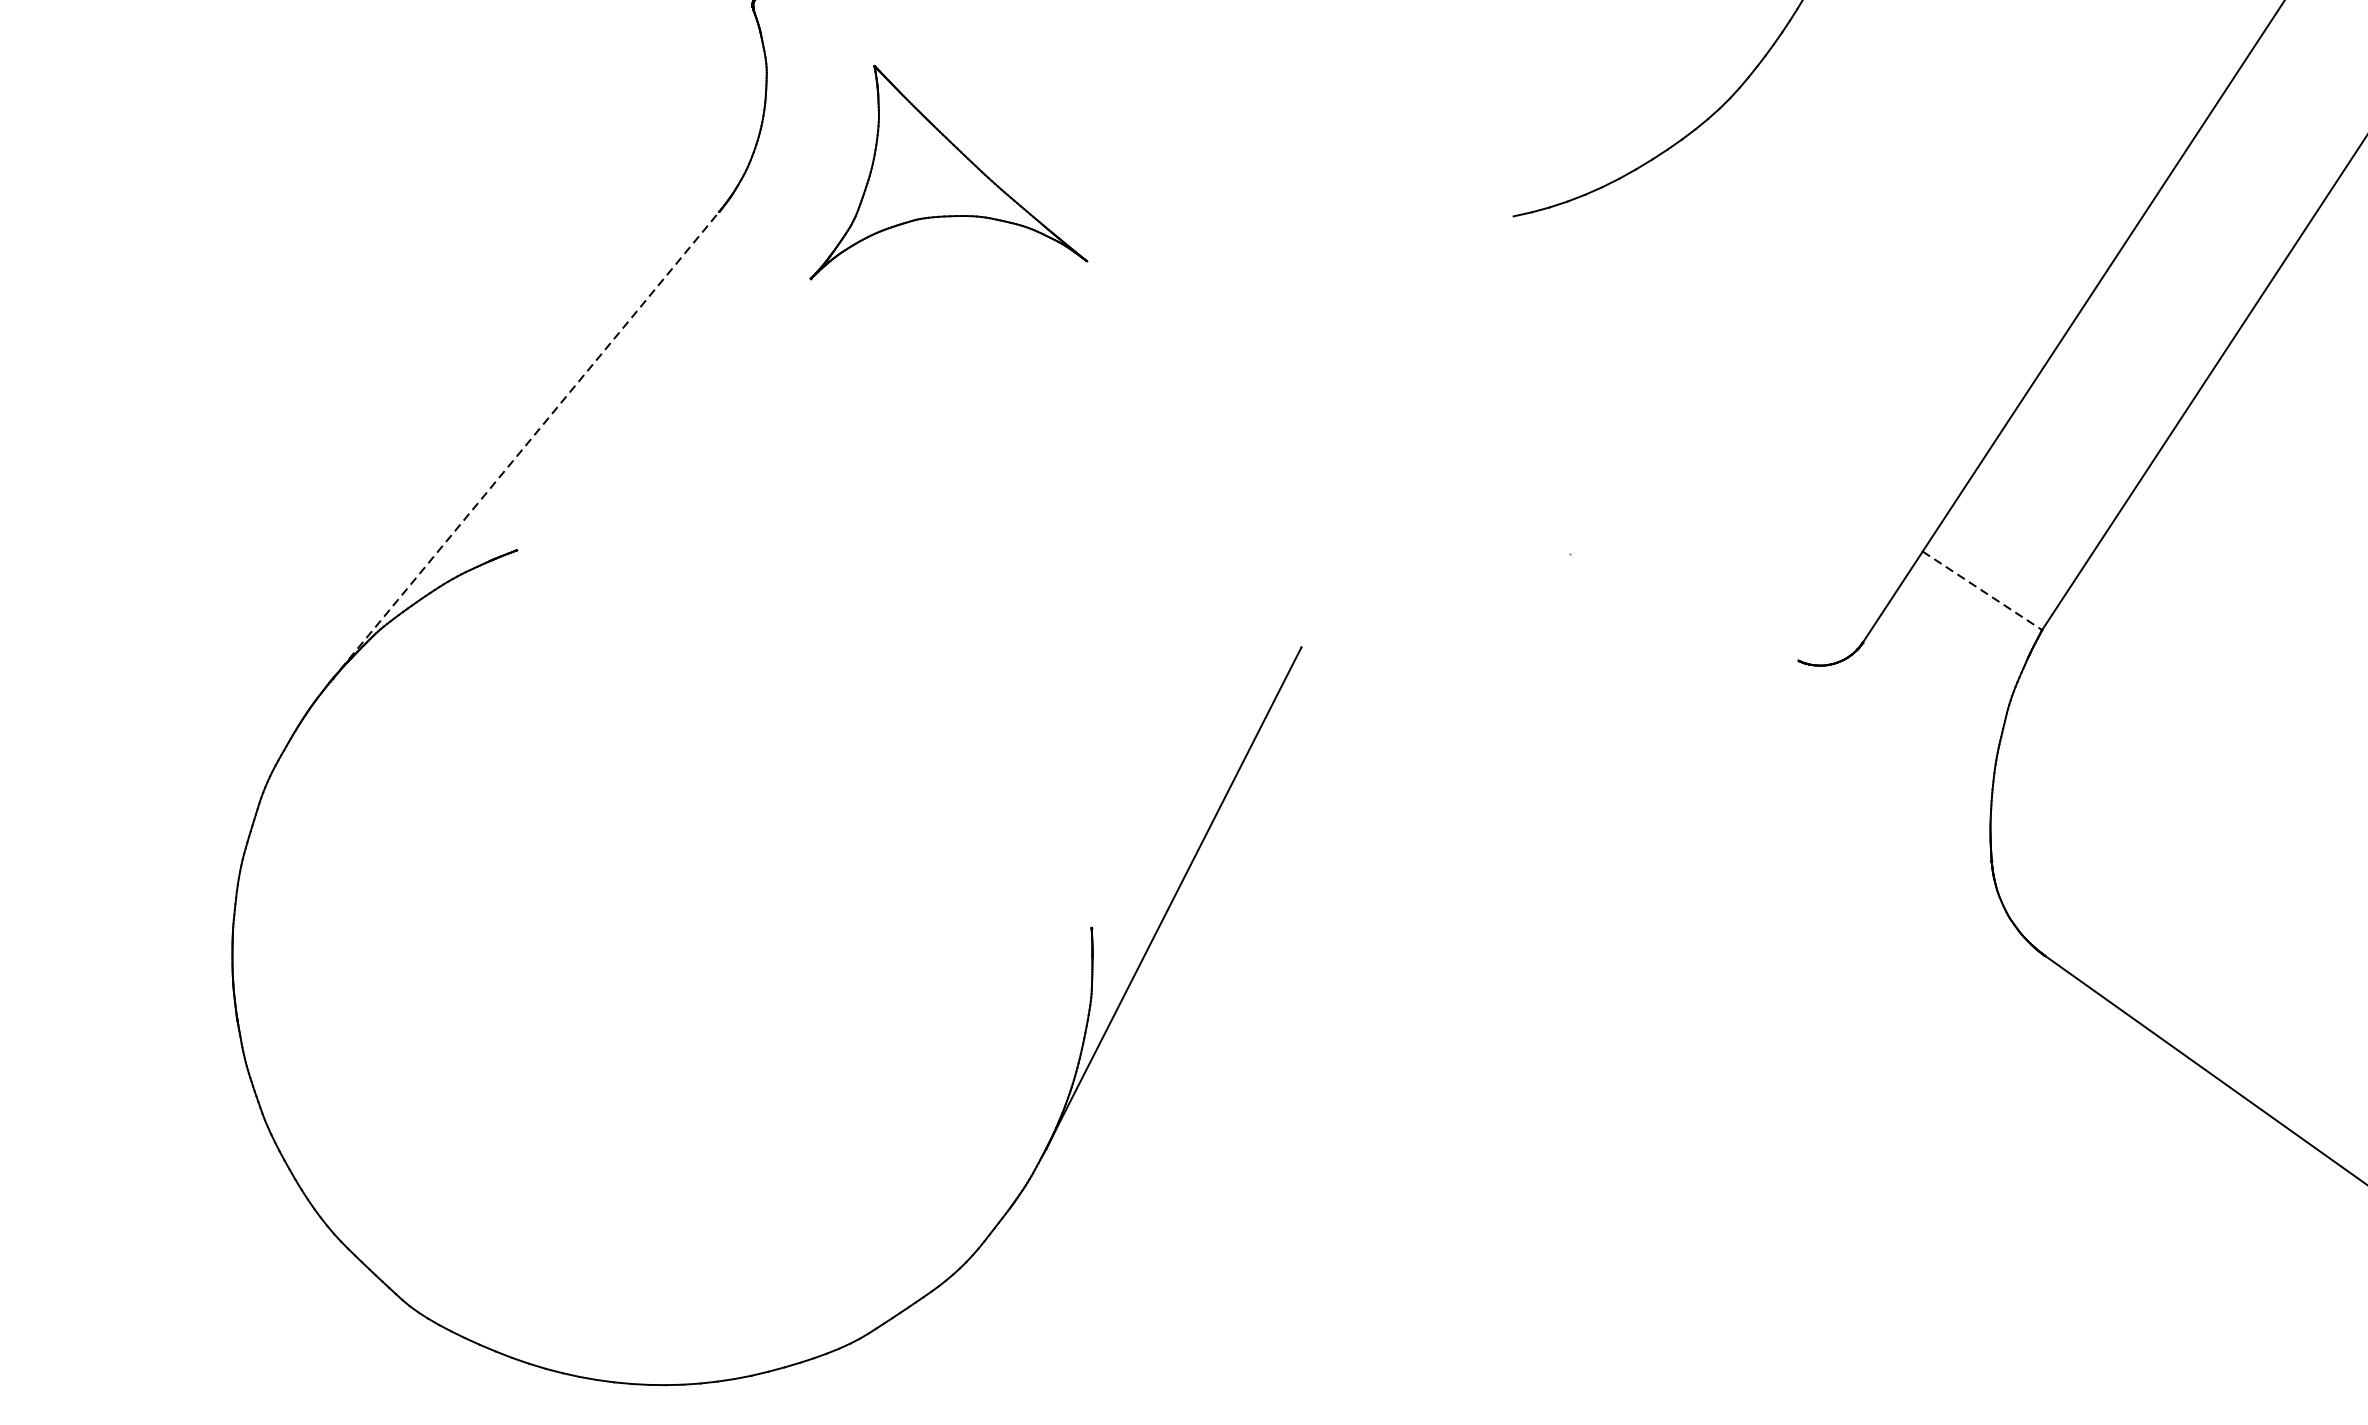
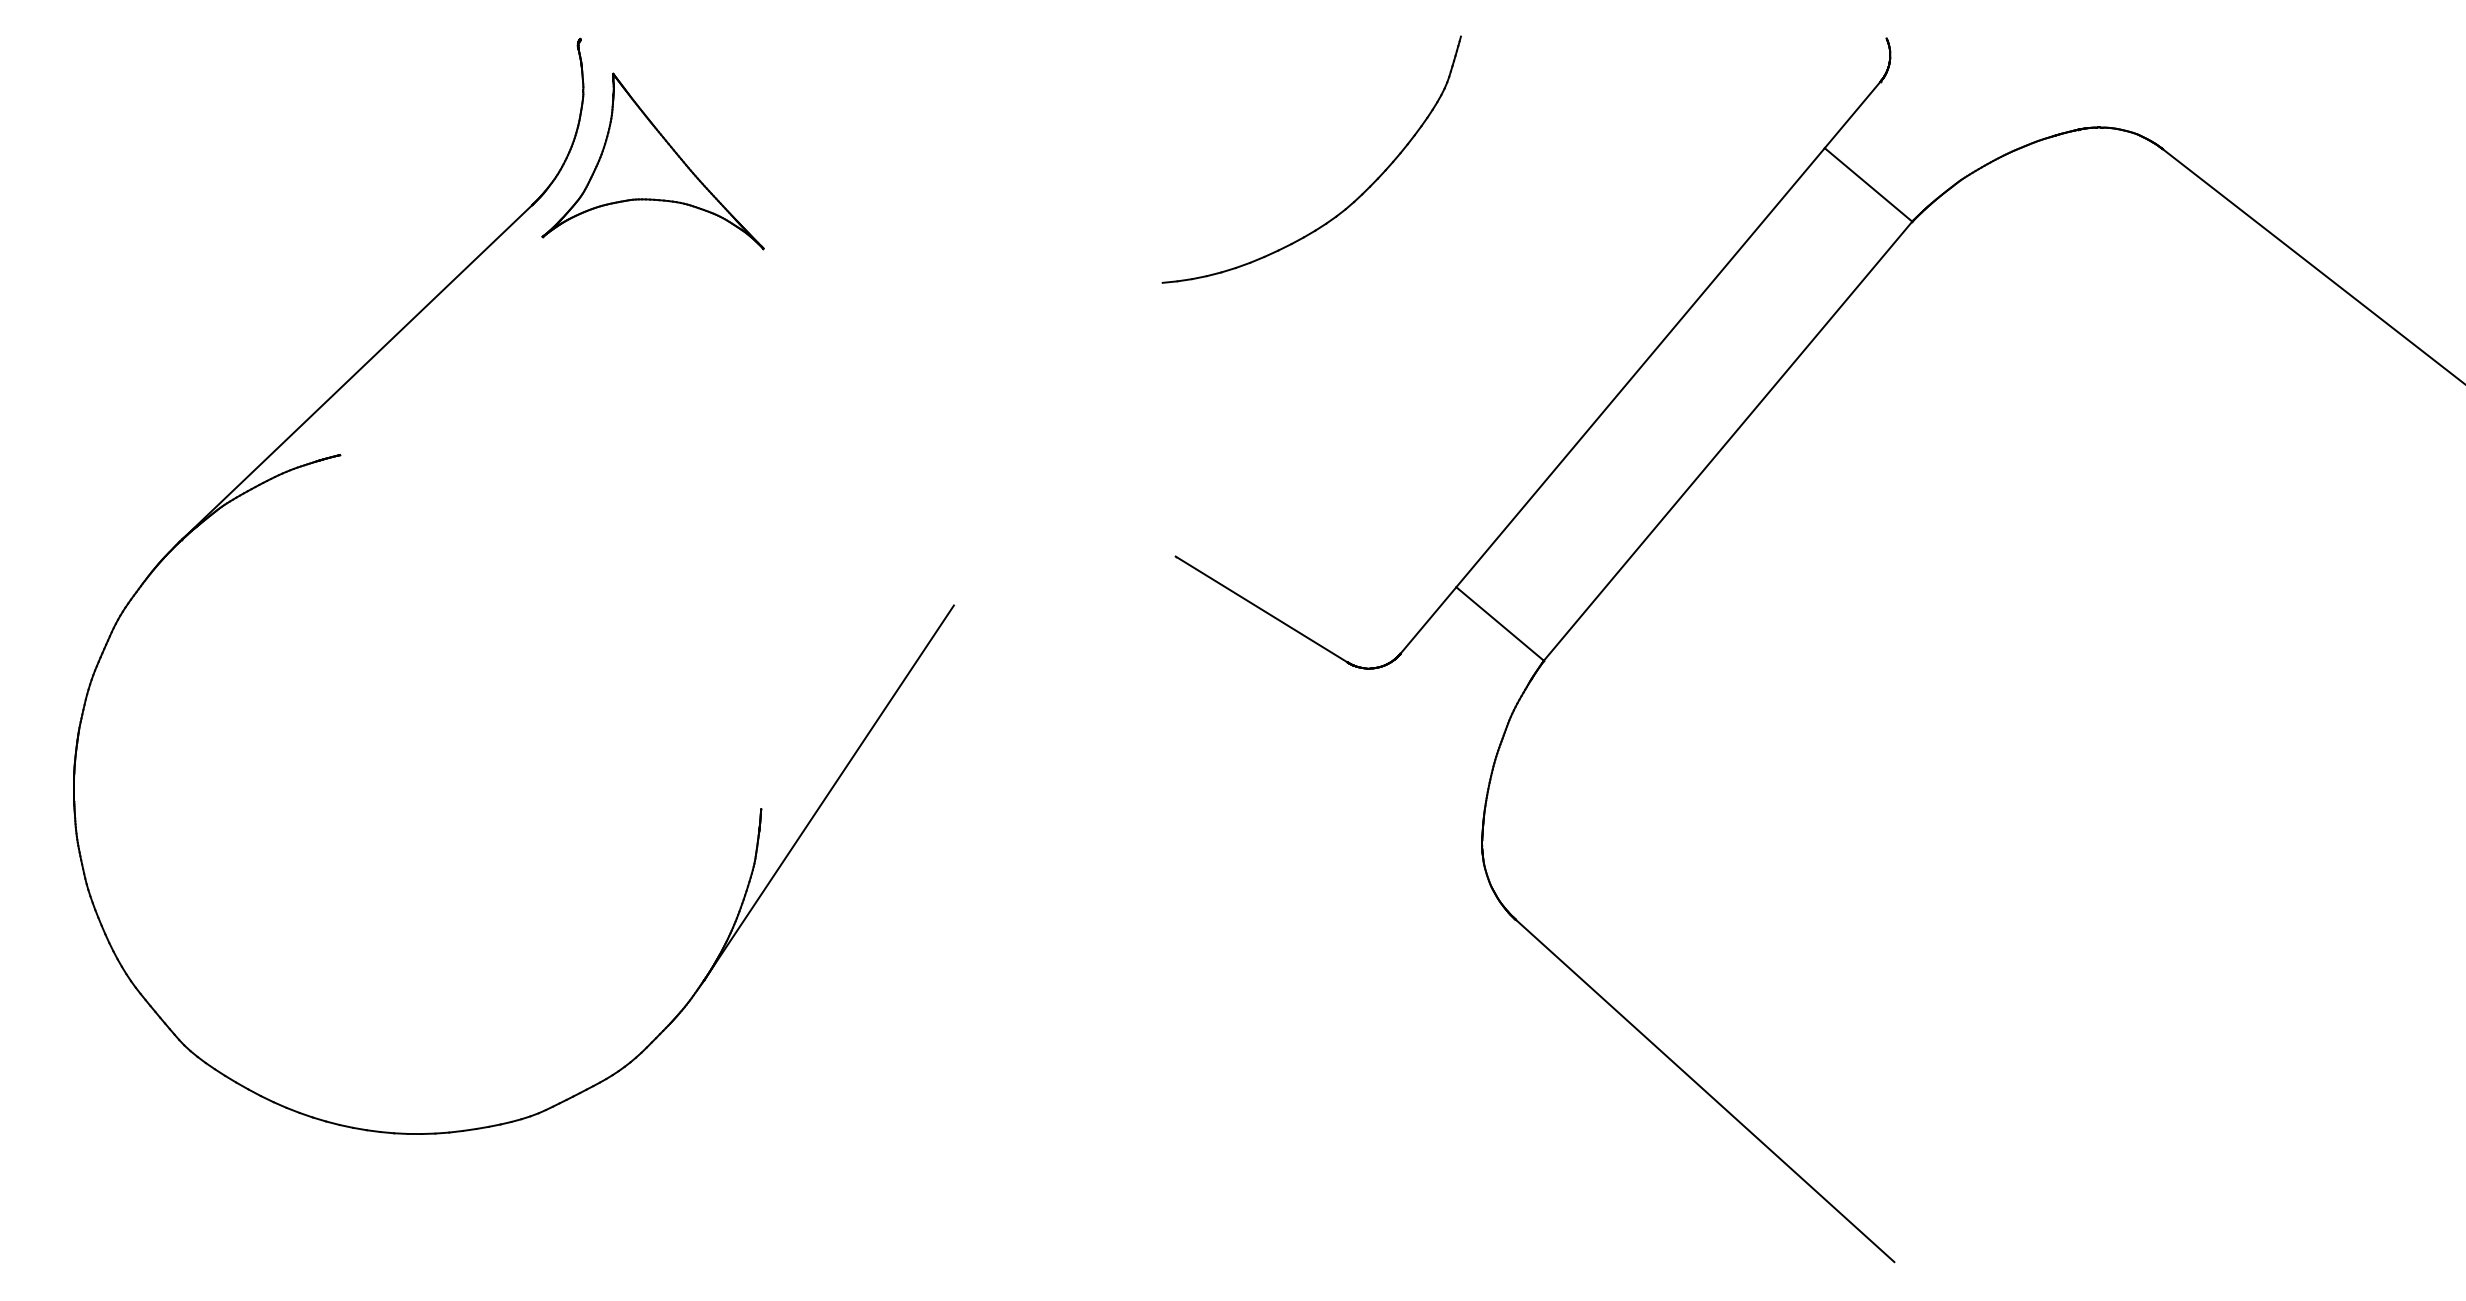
part: (936, 169) -> (652, 161), moved
line: (525, 445) -> (356, 372), dashed -> solid
line: (1982, 591) -> (1500, 624), dashed -> solid
line: (1683, 607) -> (1261, 609), added

